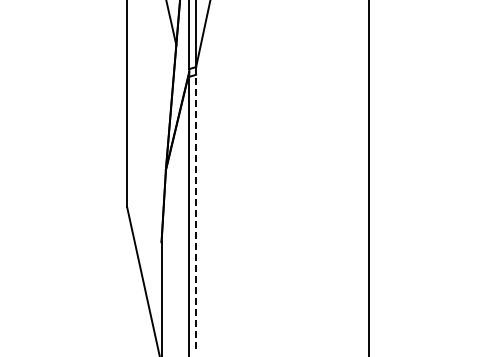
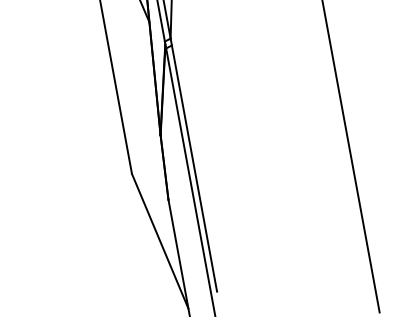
line: (196, 209) -> (194, 165), dashed -> solid

